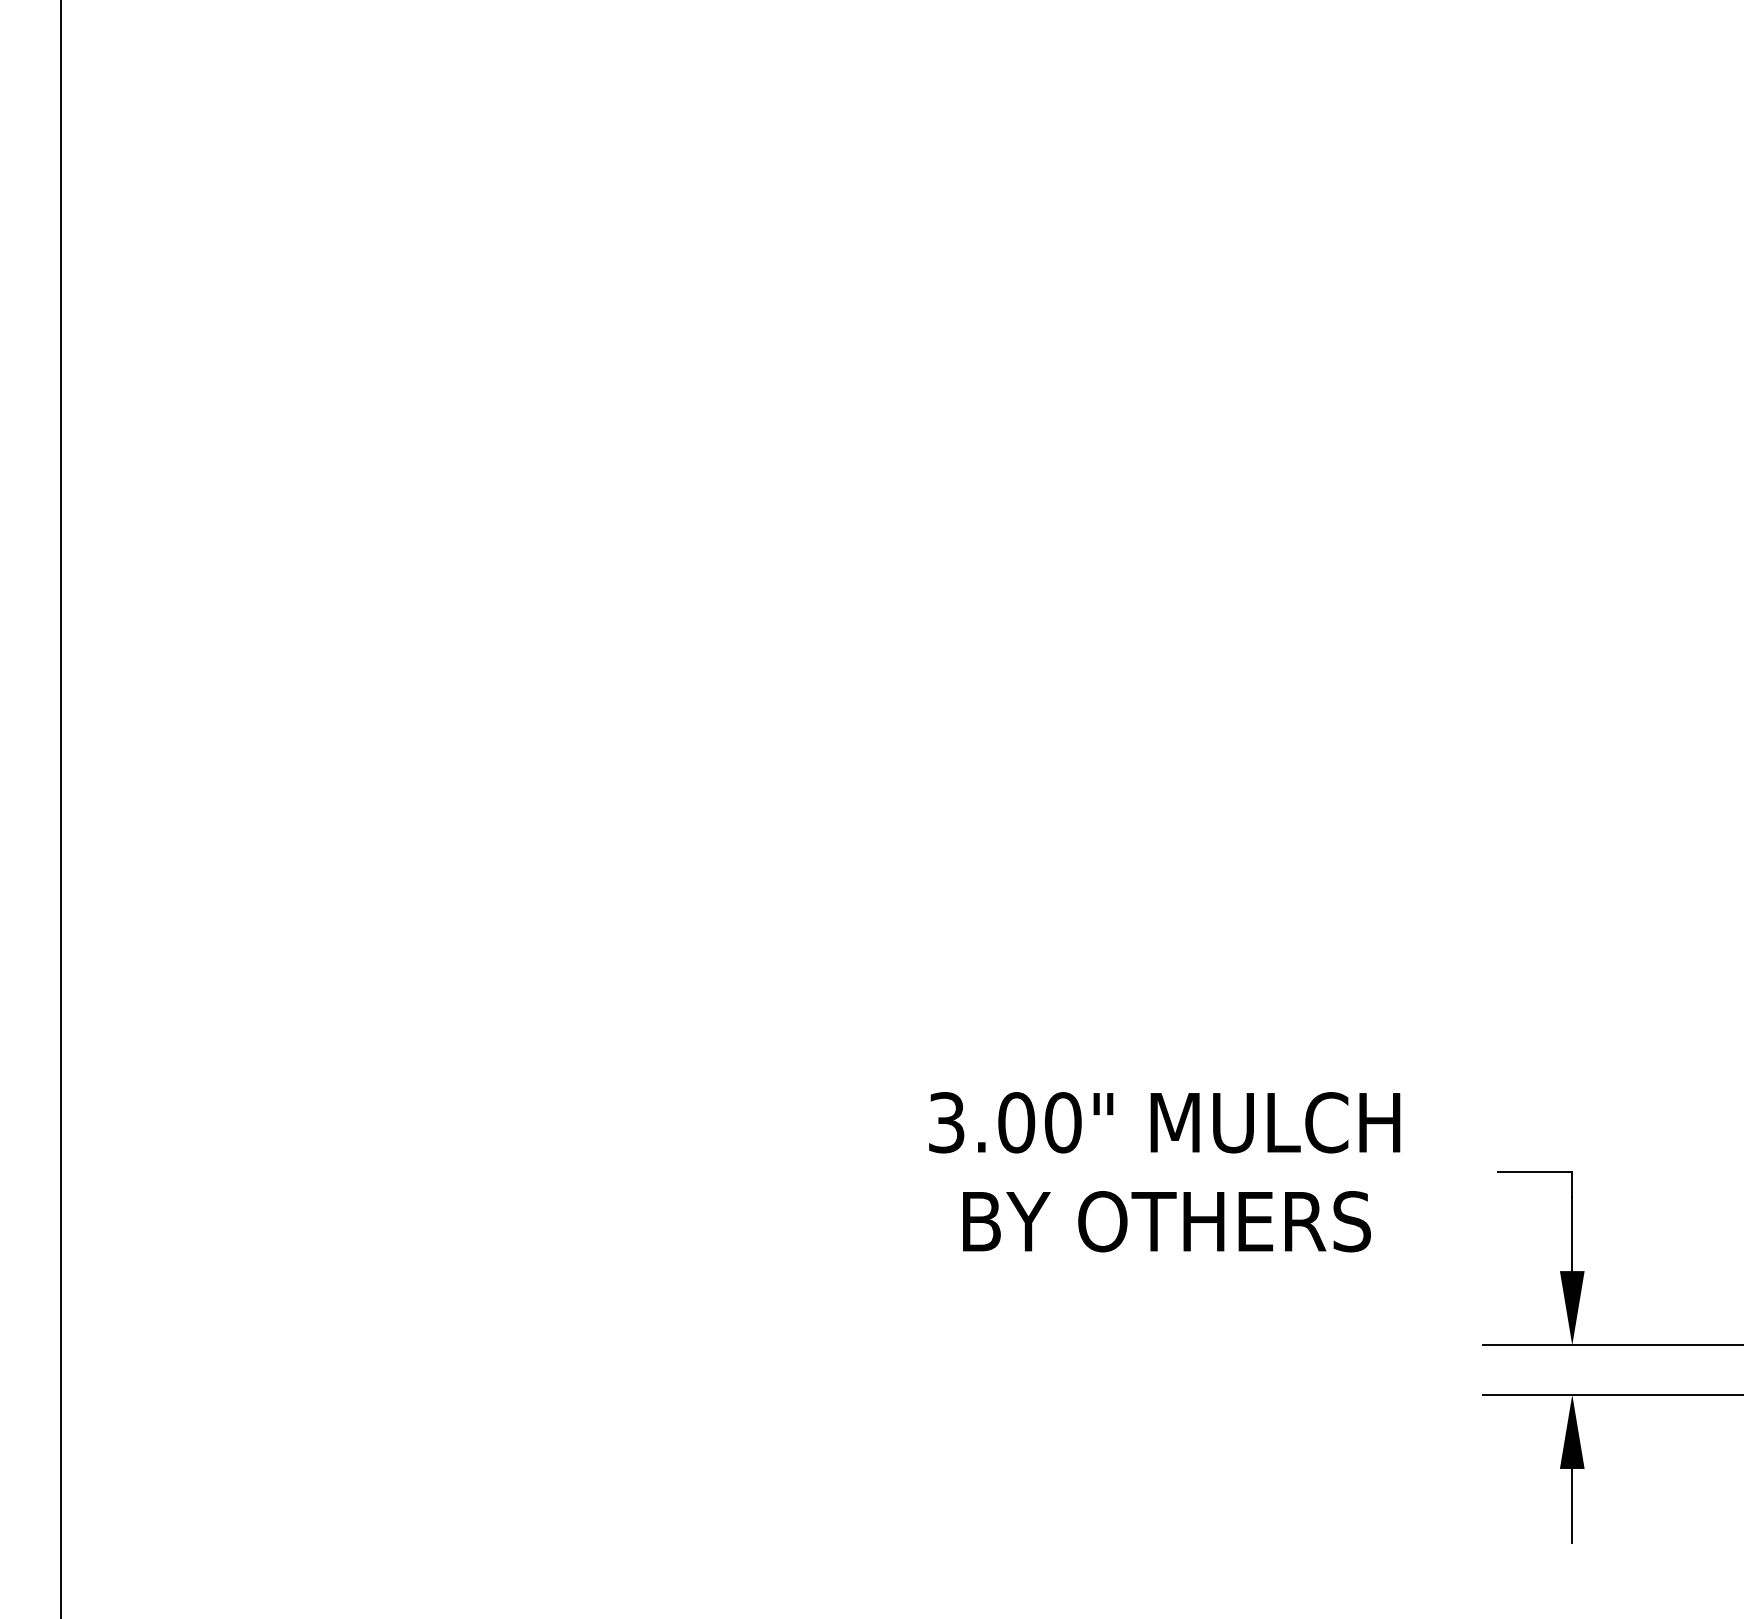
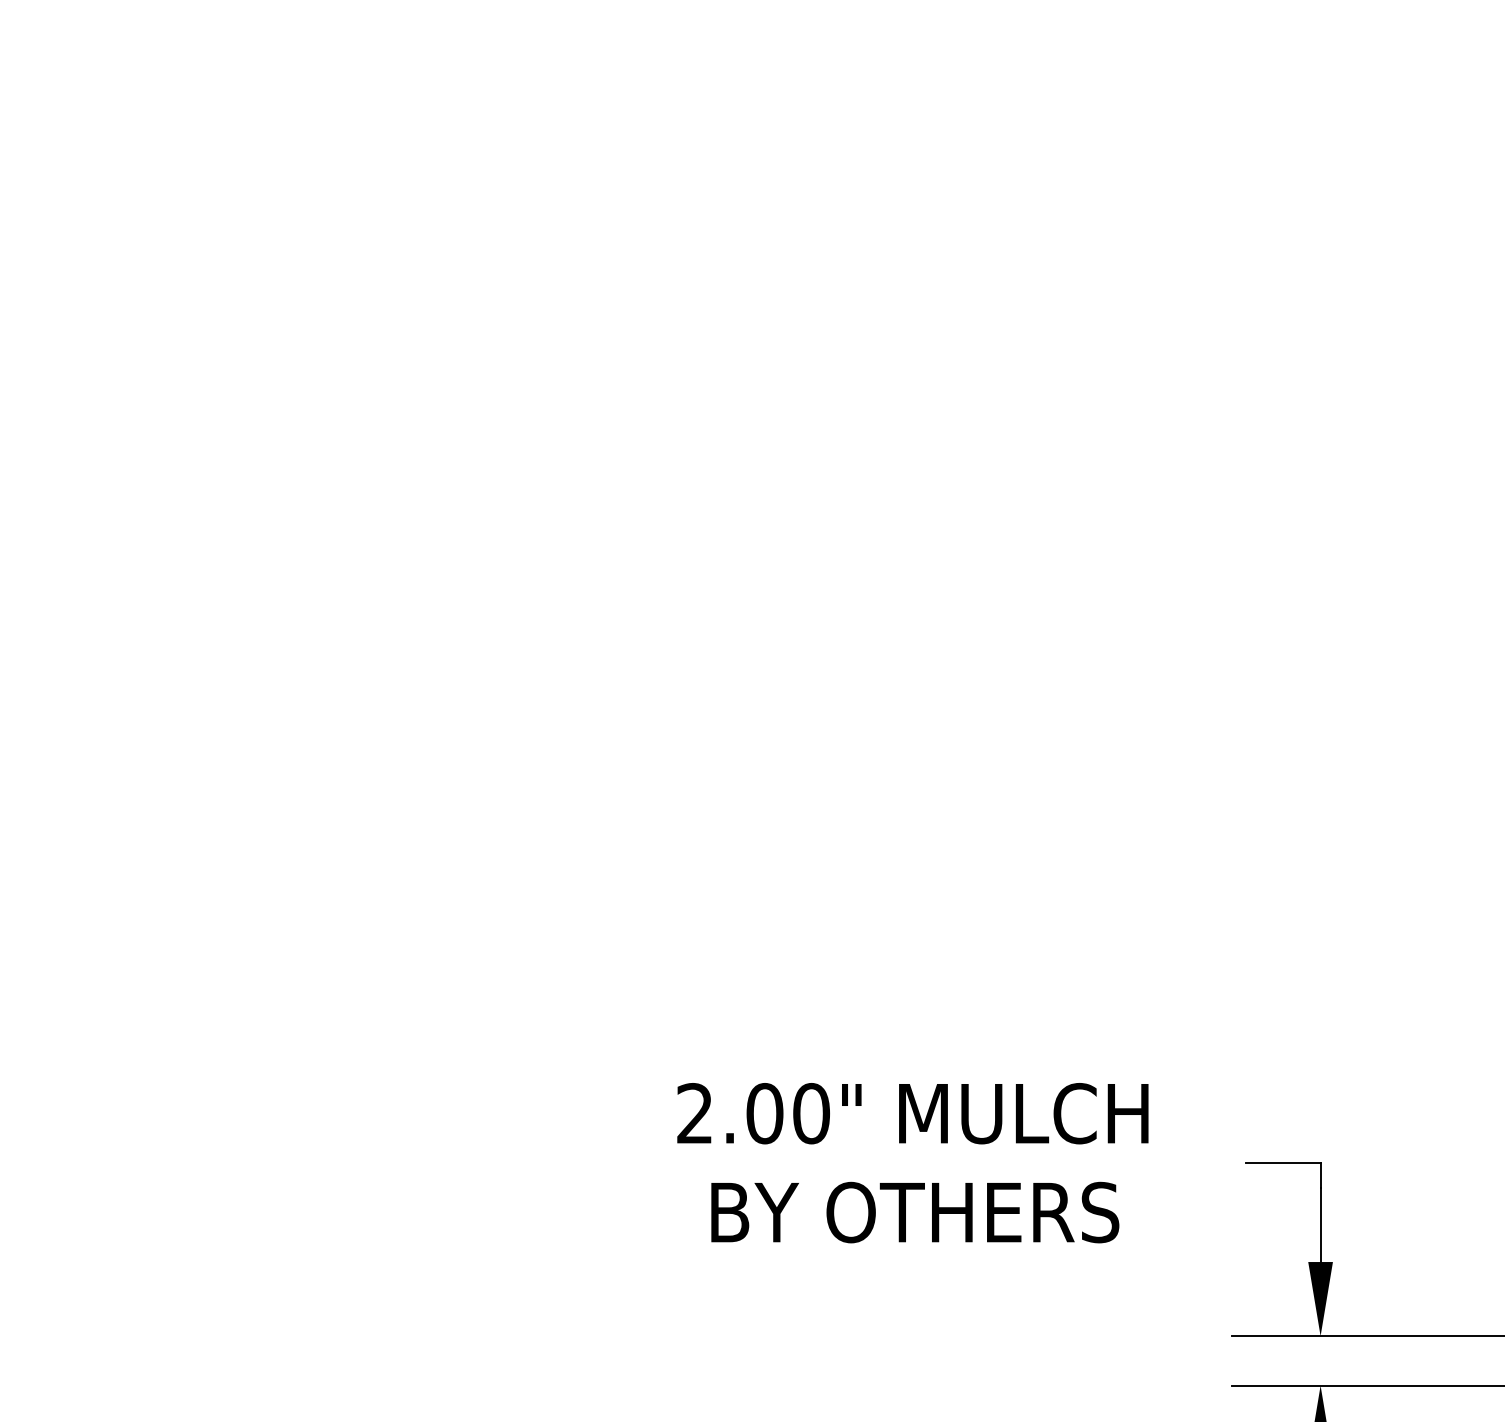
text: (946, 1122) -> (694, 1113), 3.00" -> 2.00"

